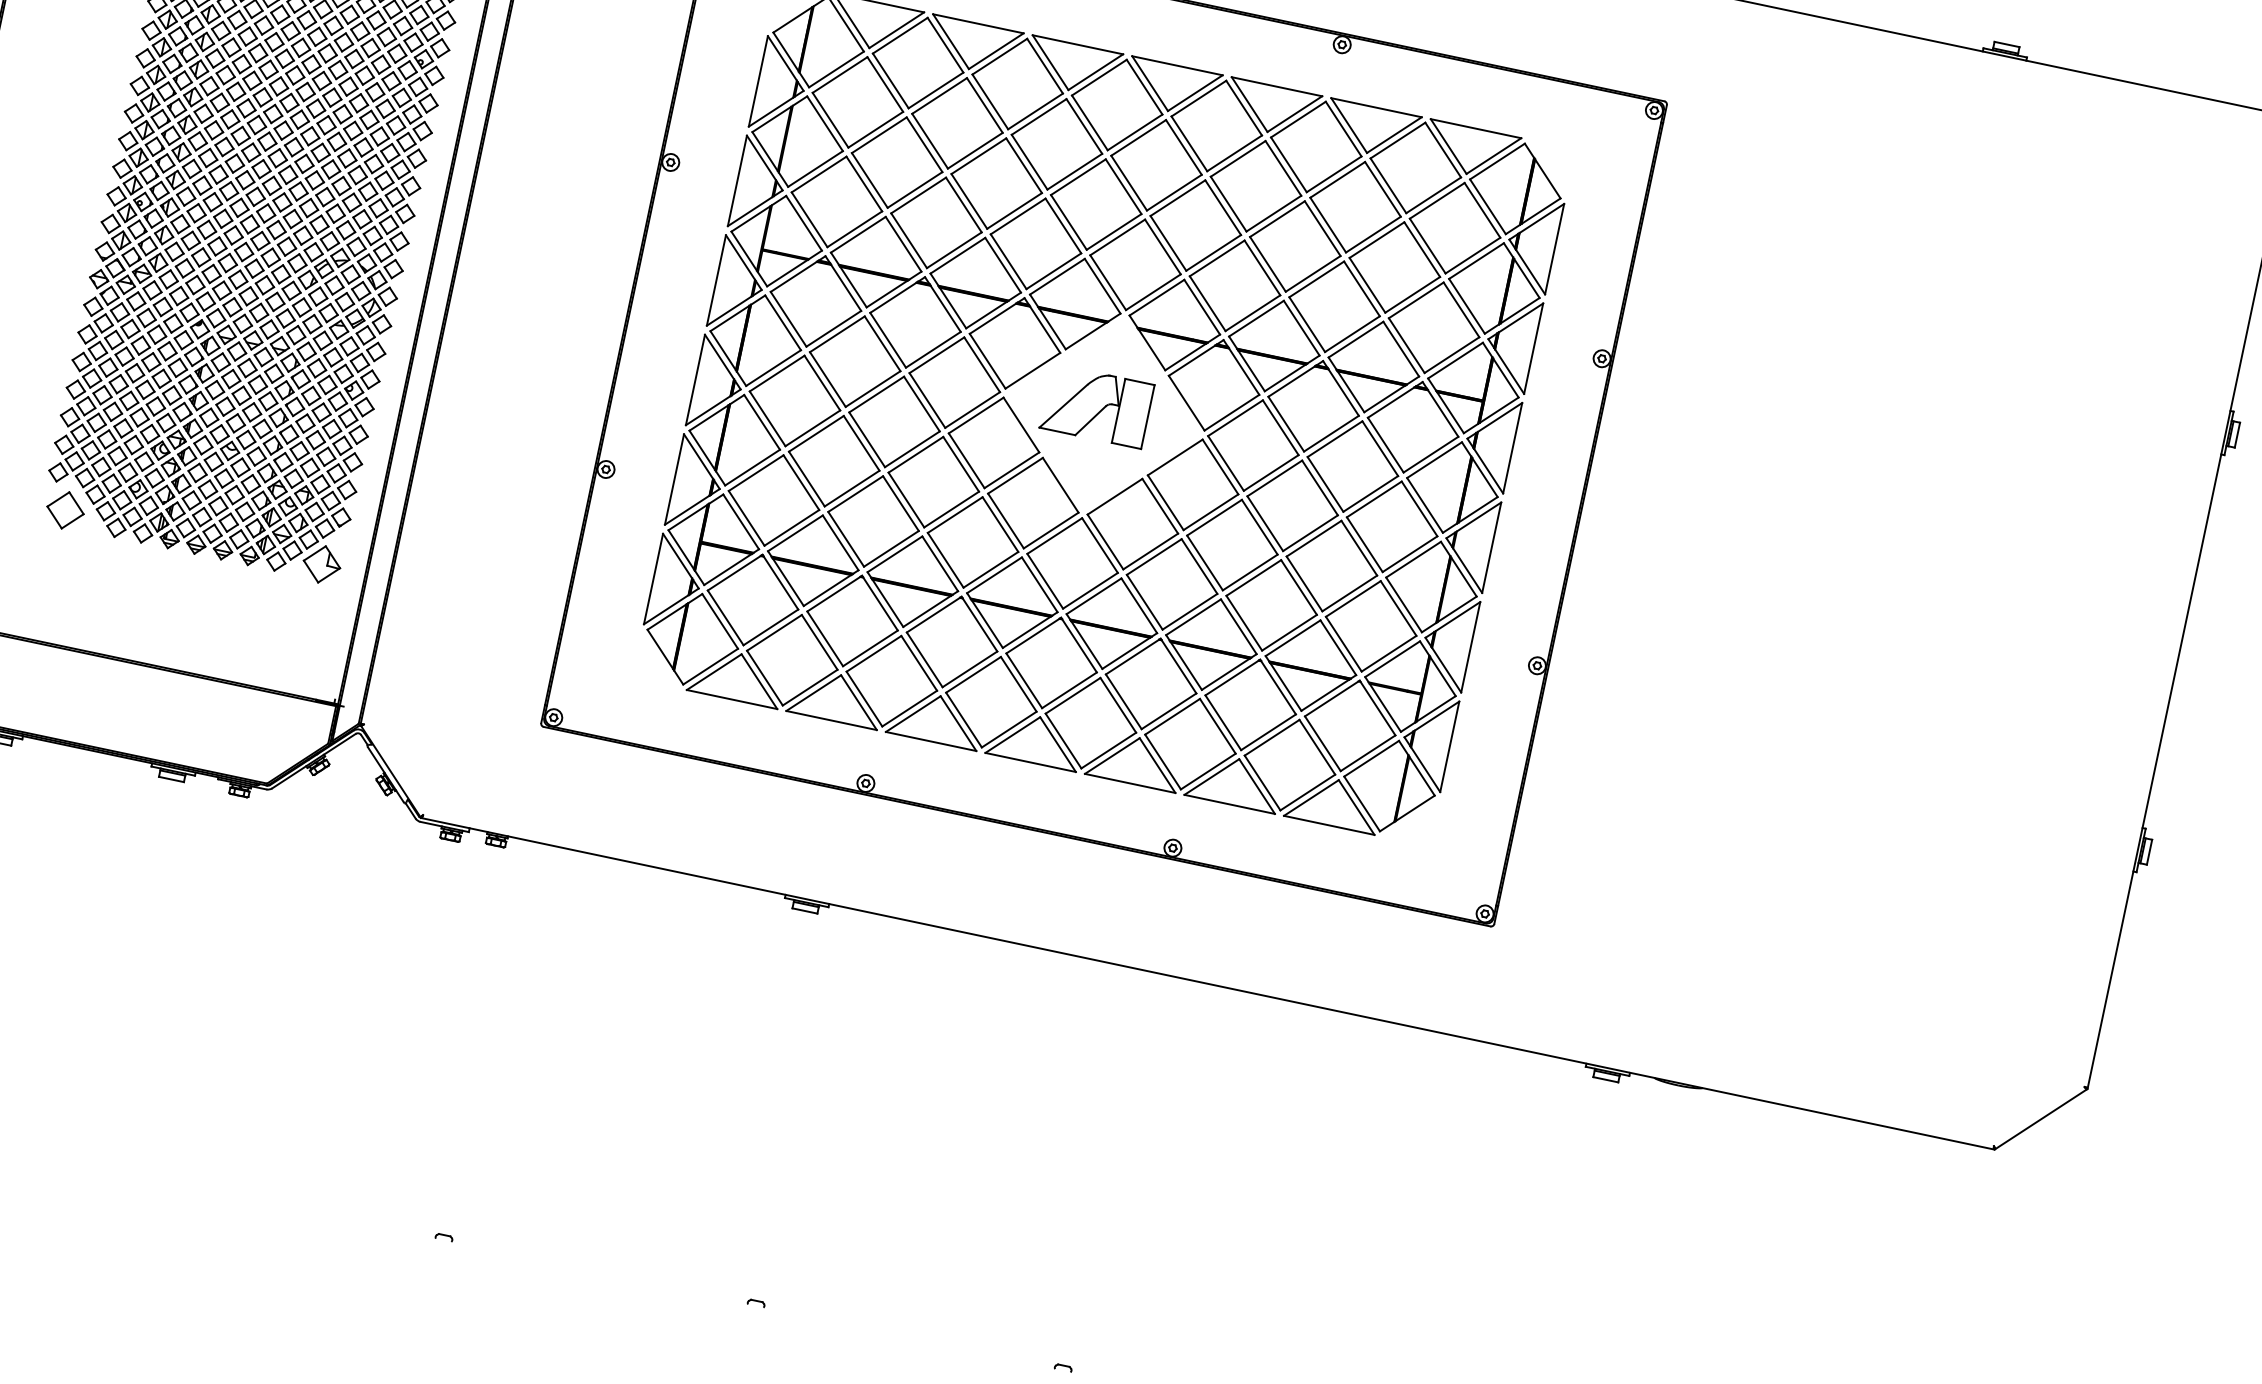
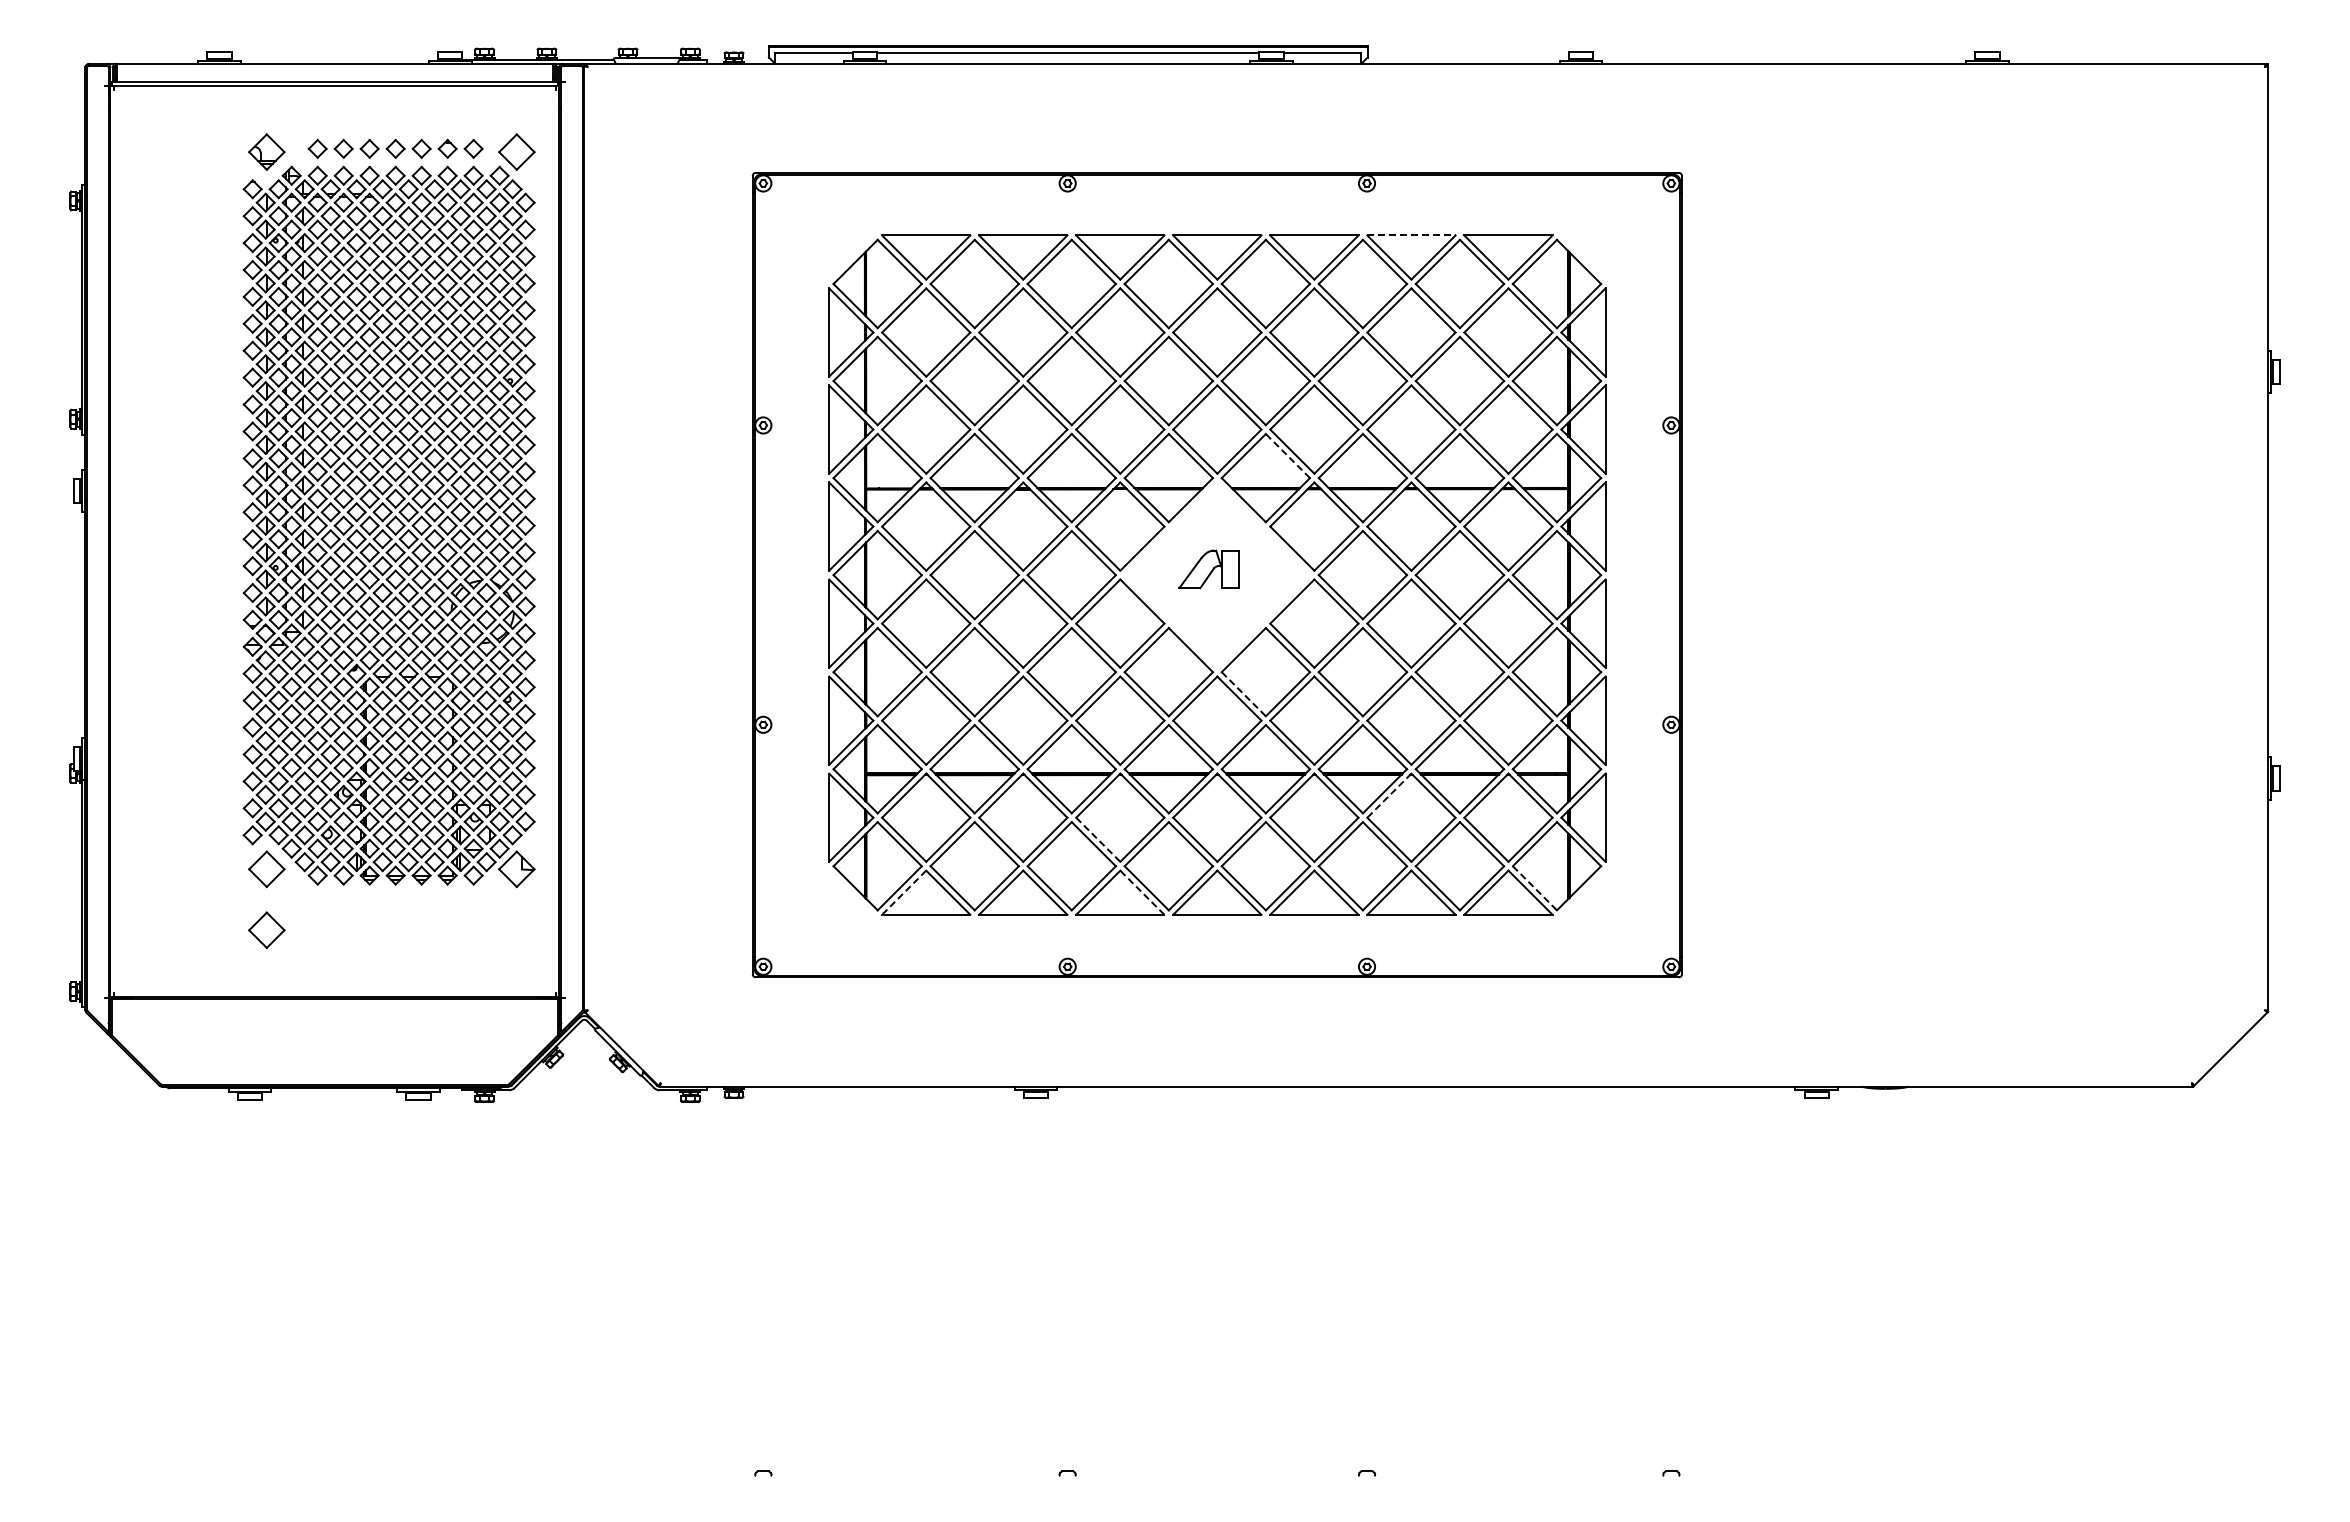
line: (1376, 107) -> (1411, 235), solid -> dashed
line: (1201, 306) -> (1287, 455), solid -> dashed
part: (1096, 406) -> (1208, 569), size x0.6
line: (1106, 542) -> (1244, 694), solid -> dashed
part: (51, 573) -> (266, 930), added
line: (924, 660) -> (1098, 840), solid -> dashed
line: (713, 672) -> (903, 893), solid -> dashed
line: (1232, 678) -> (1389, 796), solid -> dashed
line: (958, 723) -> (1142, 892), solid -> dashed
line: (1362, 804) -> (1535, 888), solid -> dashed

